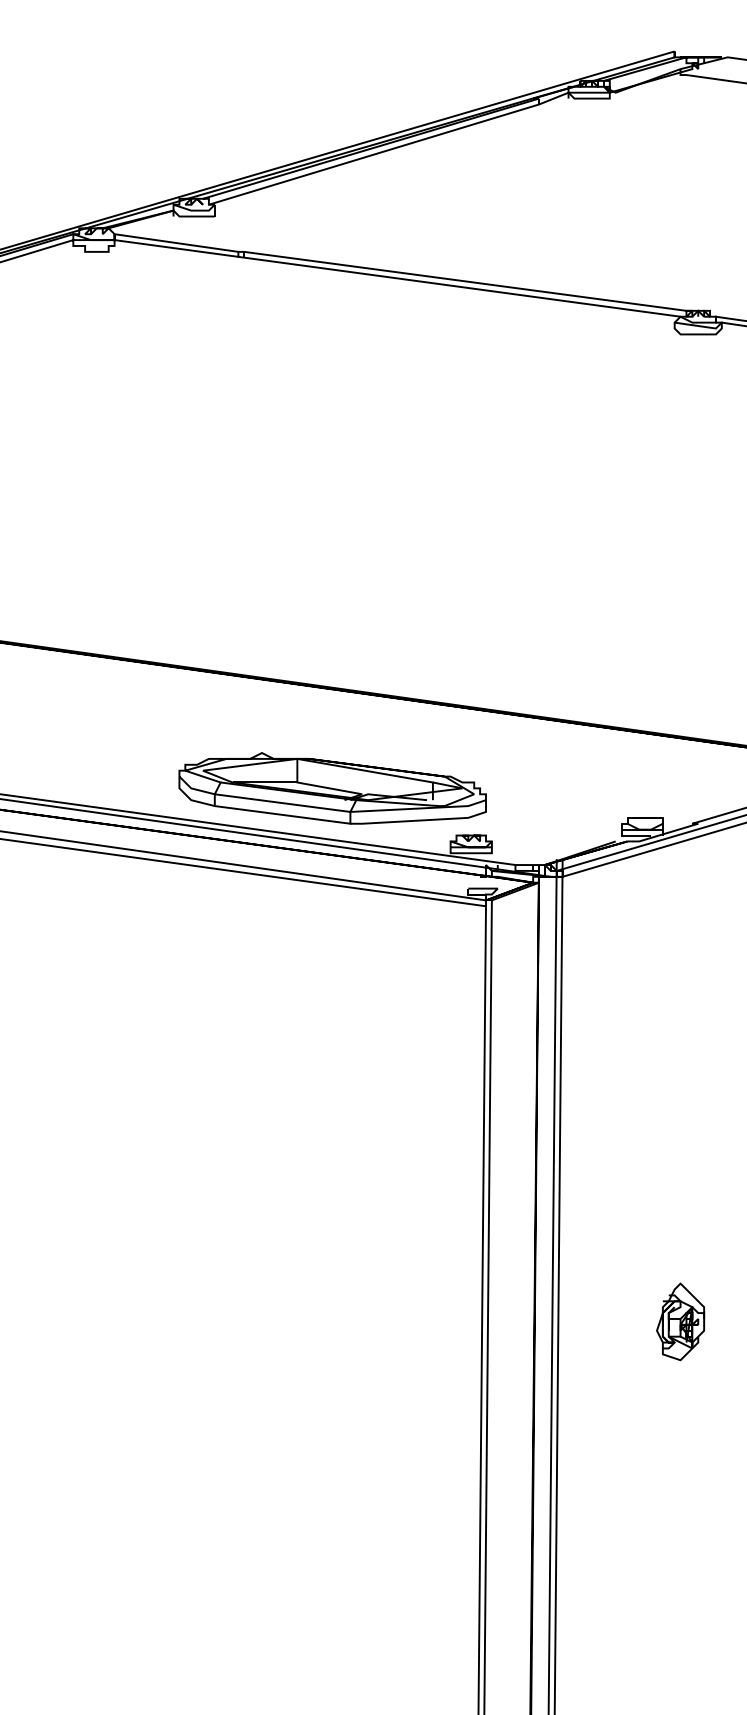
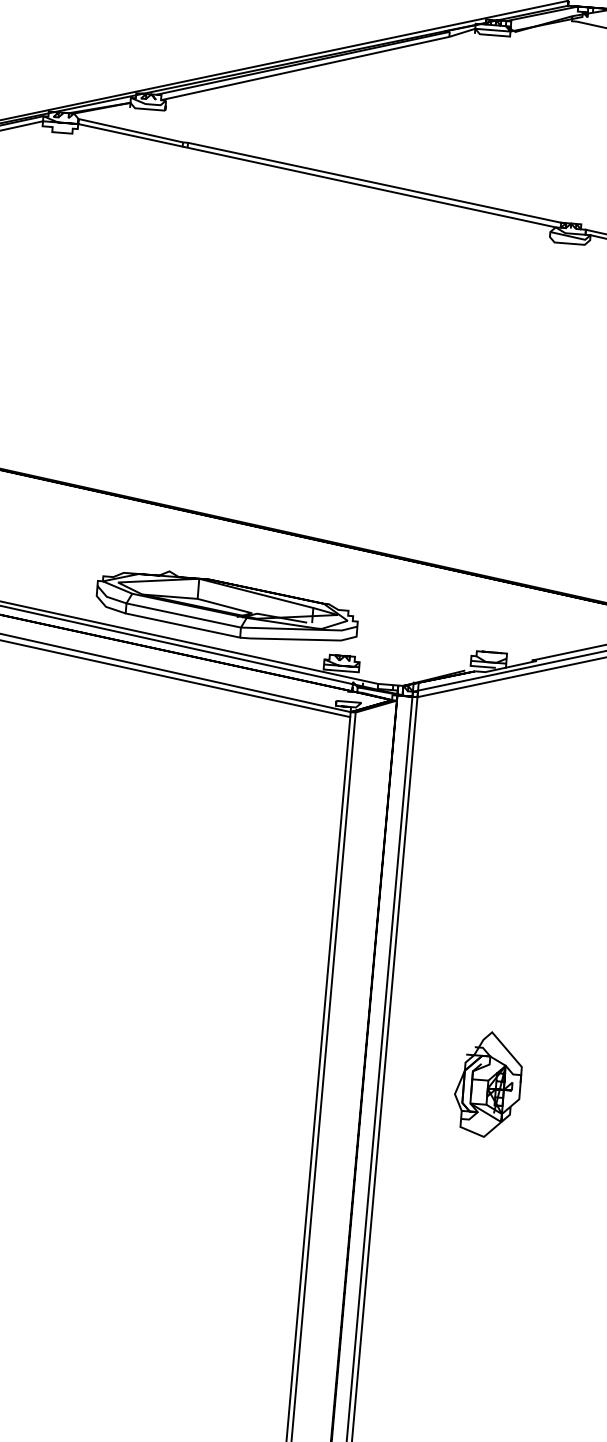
part: (680, 1321) -> (488, 1084), size x1.6

